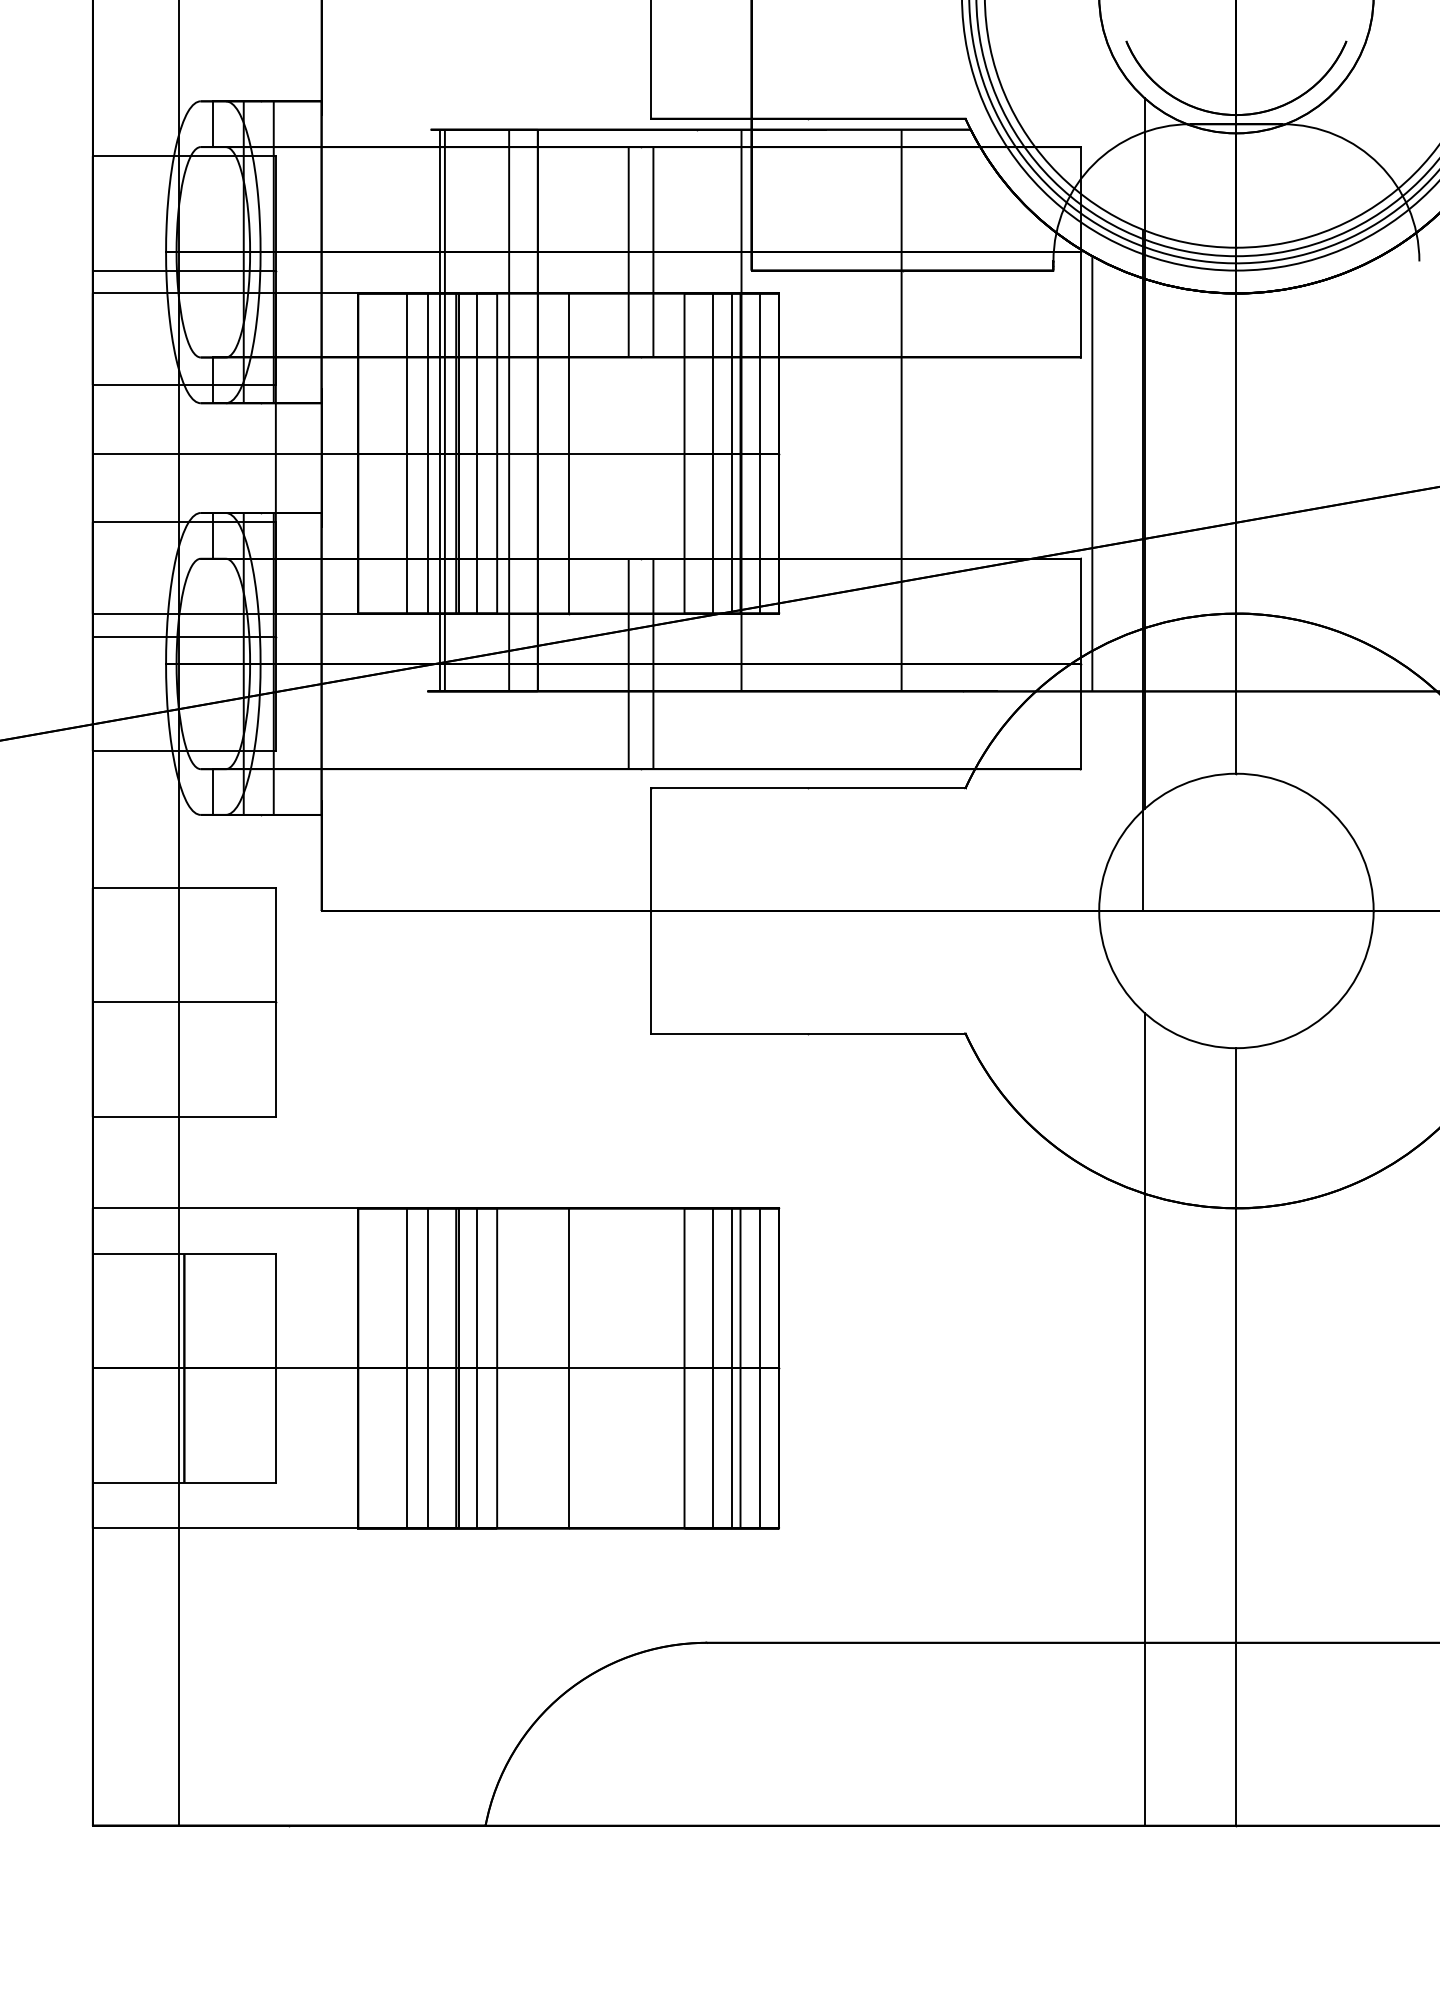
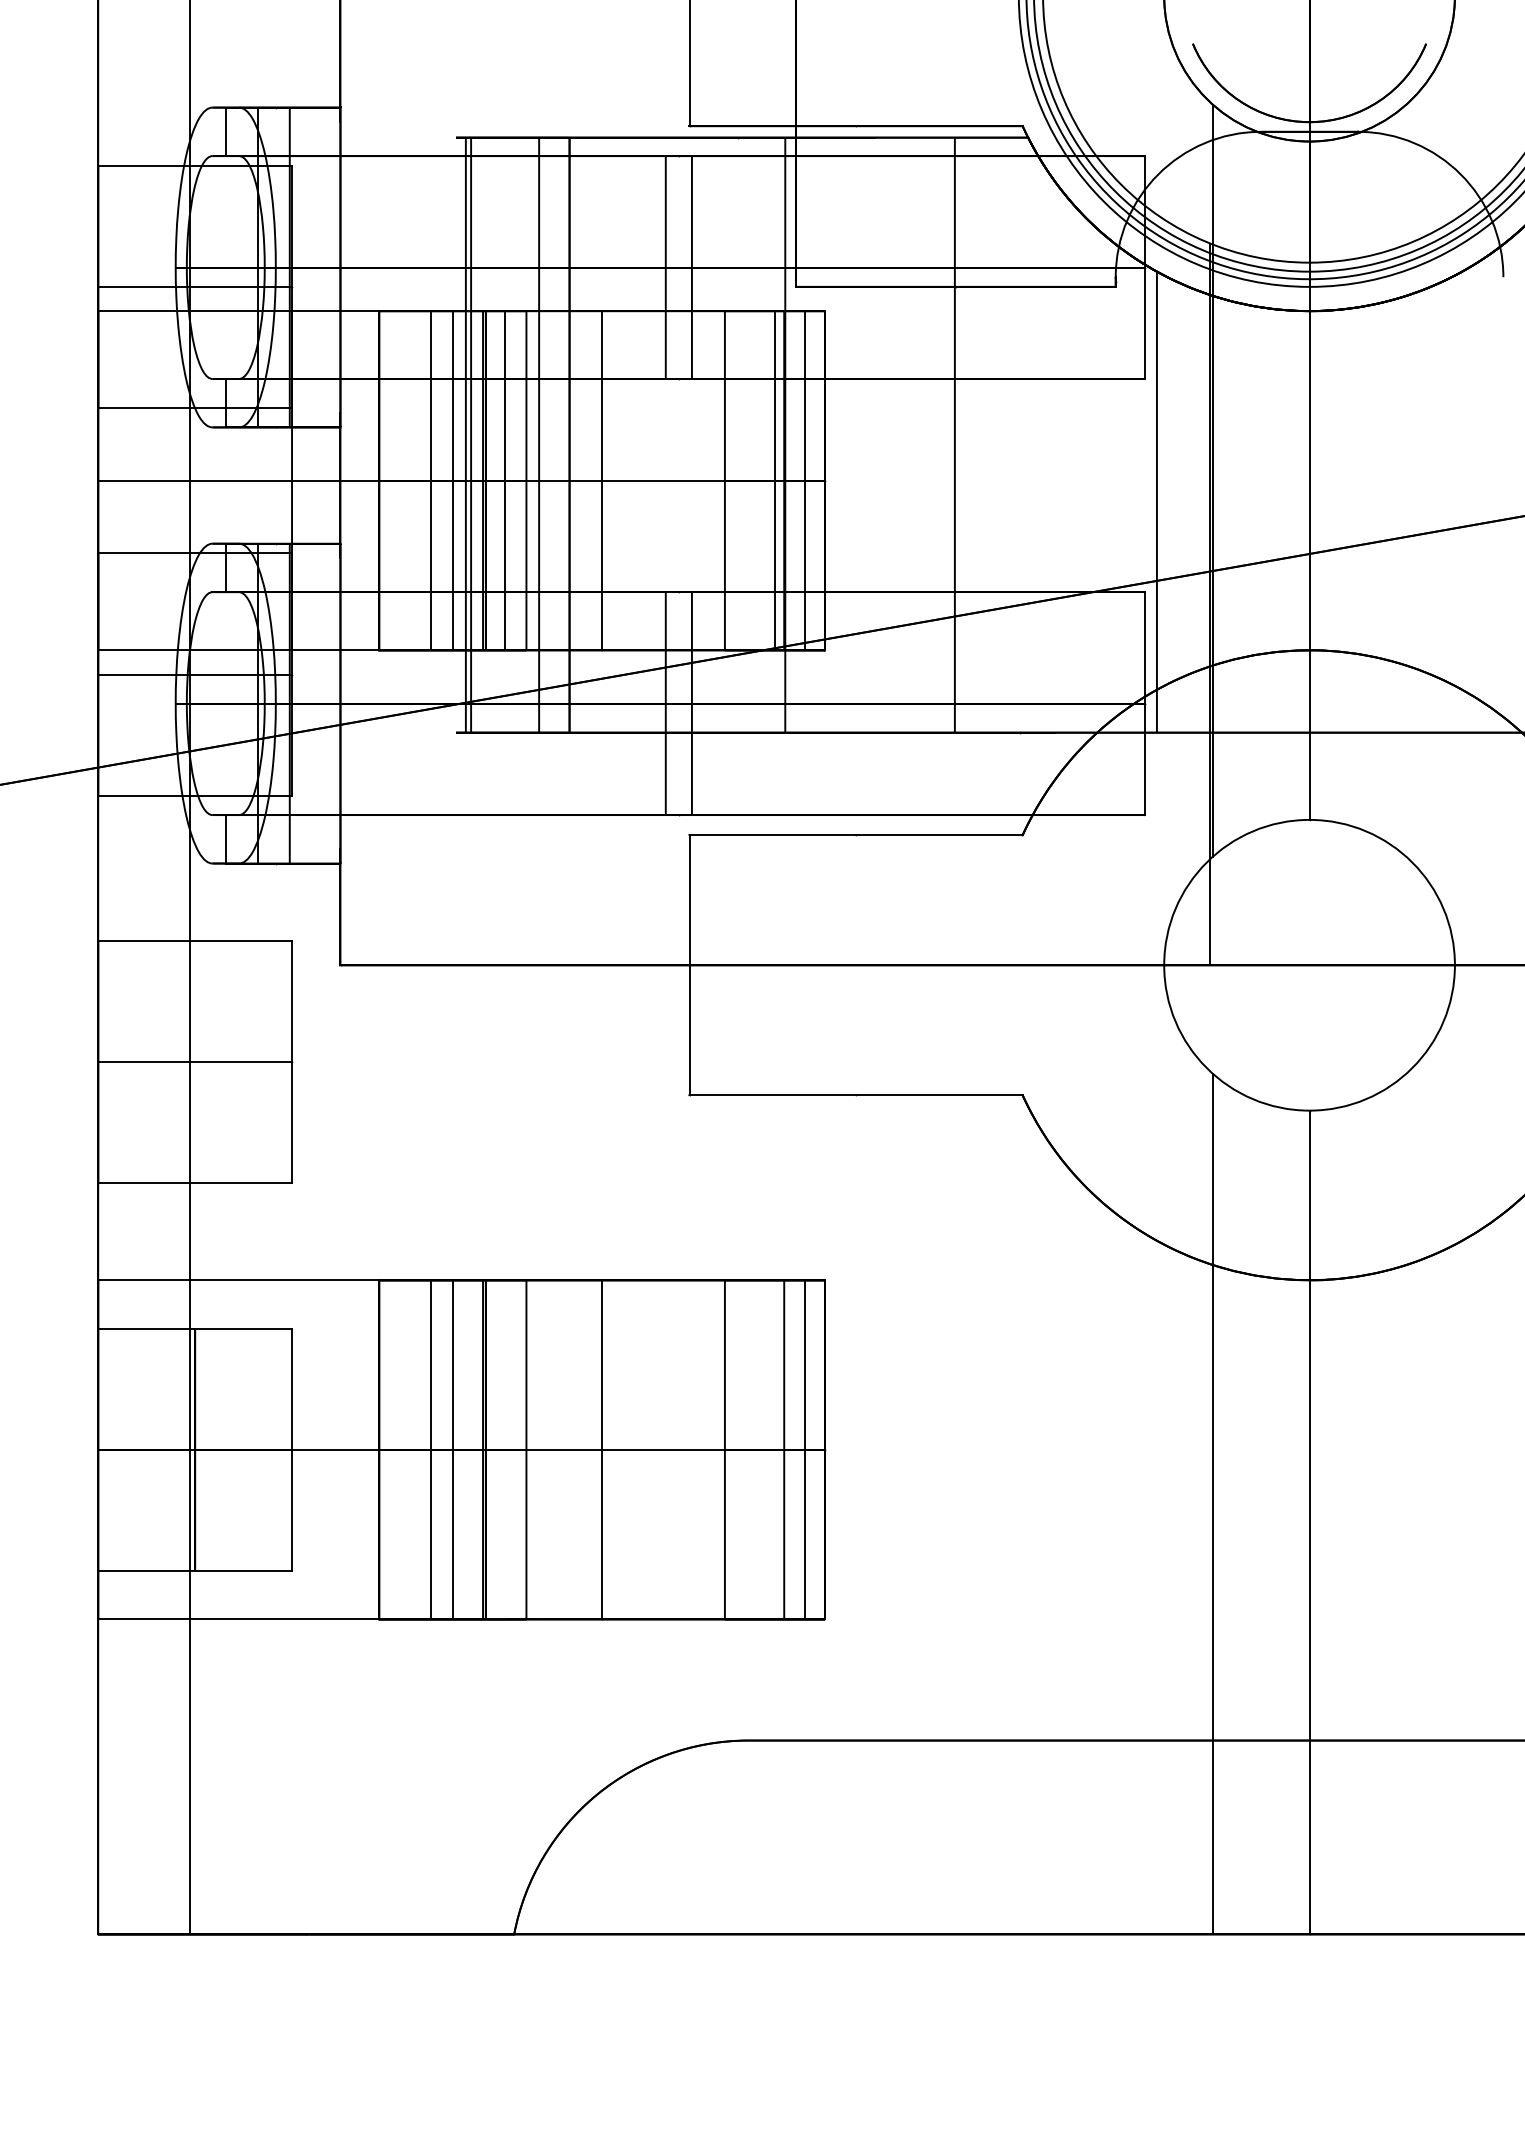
line: (712, 453) -> (754, 480), removed
line: (476, 1368) -> (504, 1449), removed
line: (712, 1368) -> (754, 1449), removed
line: (732, 1368) -> (775, 1449), removed

